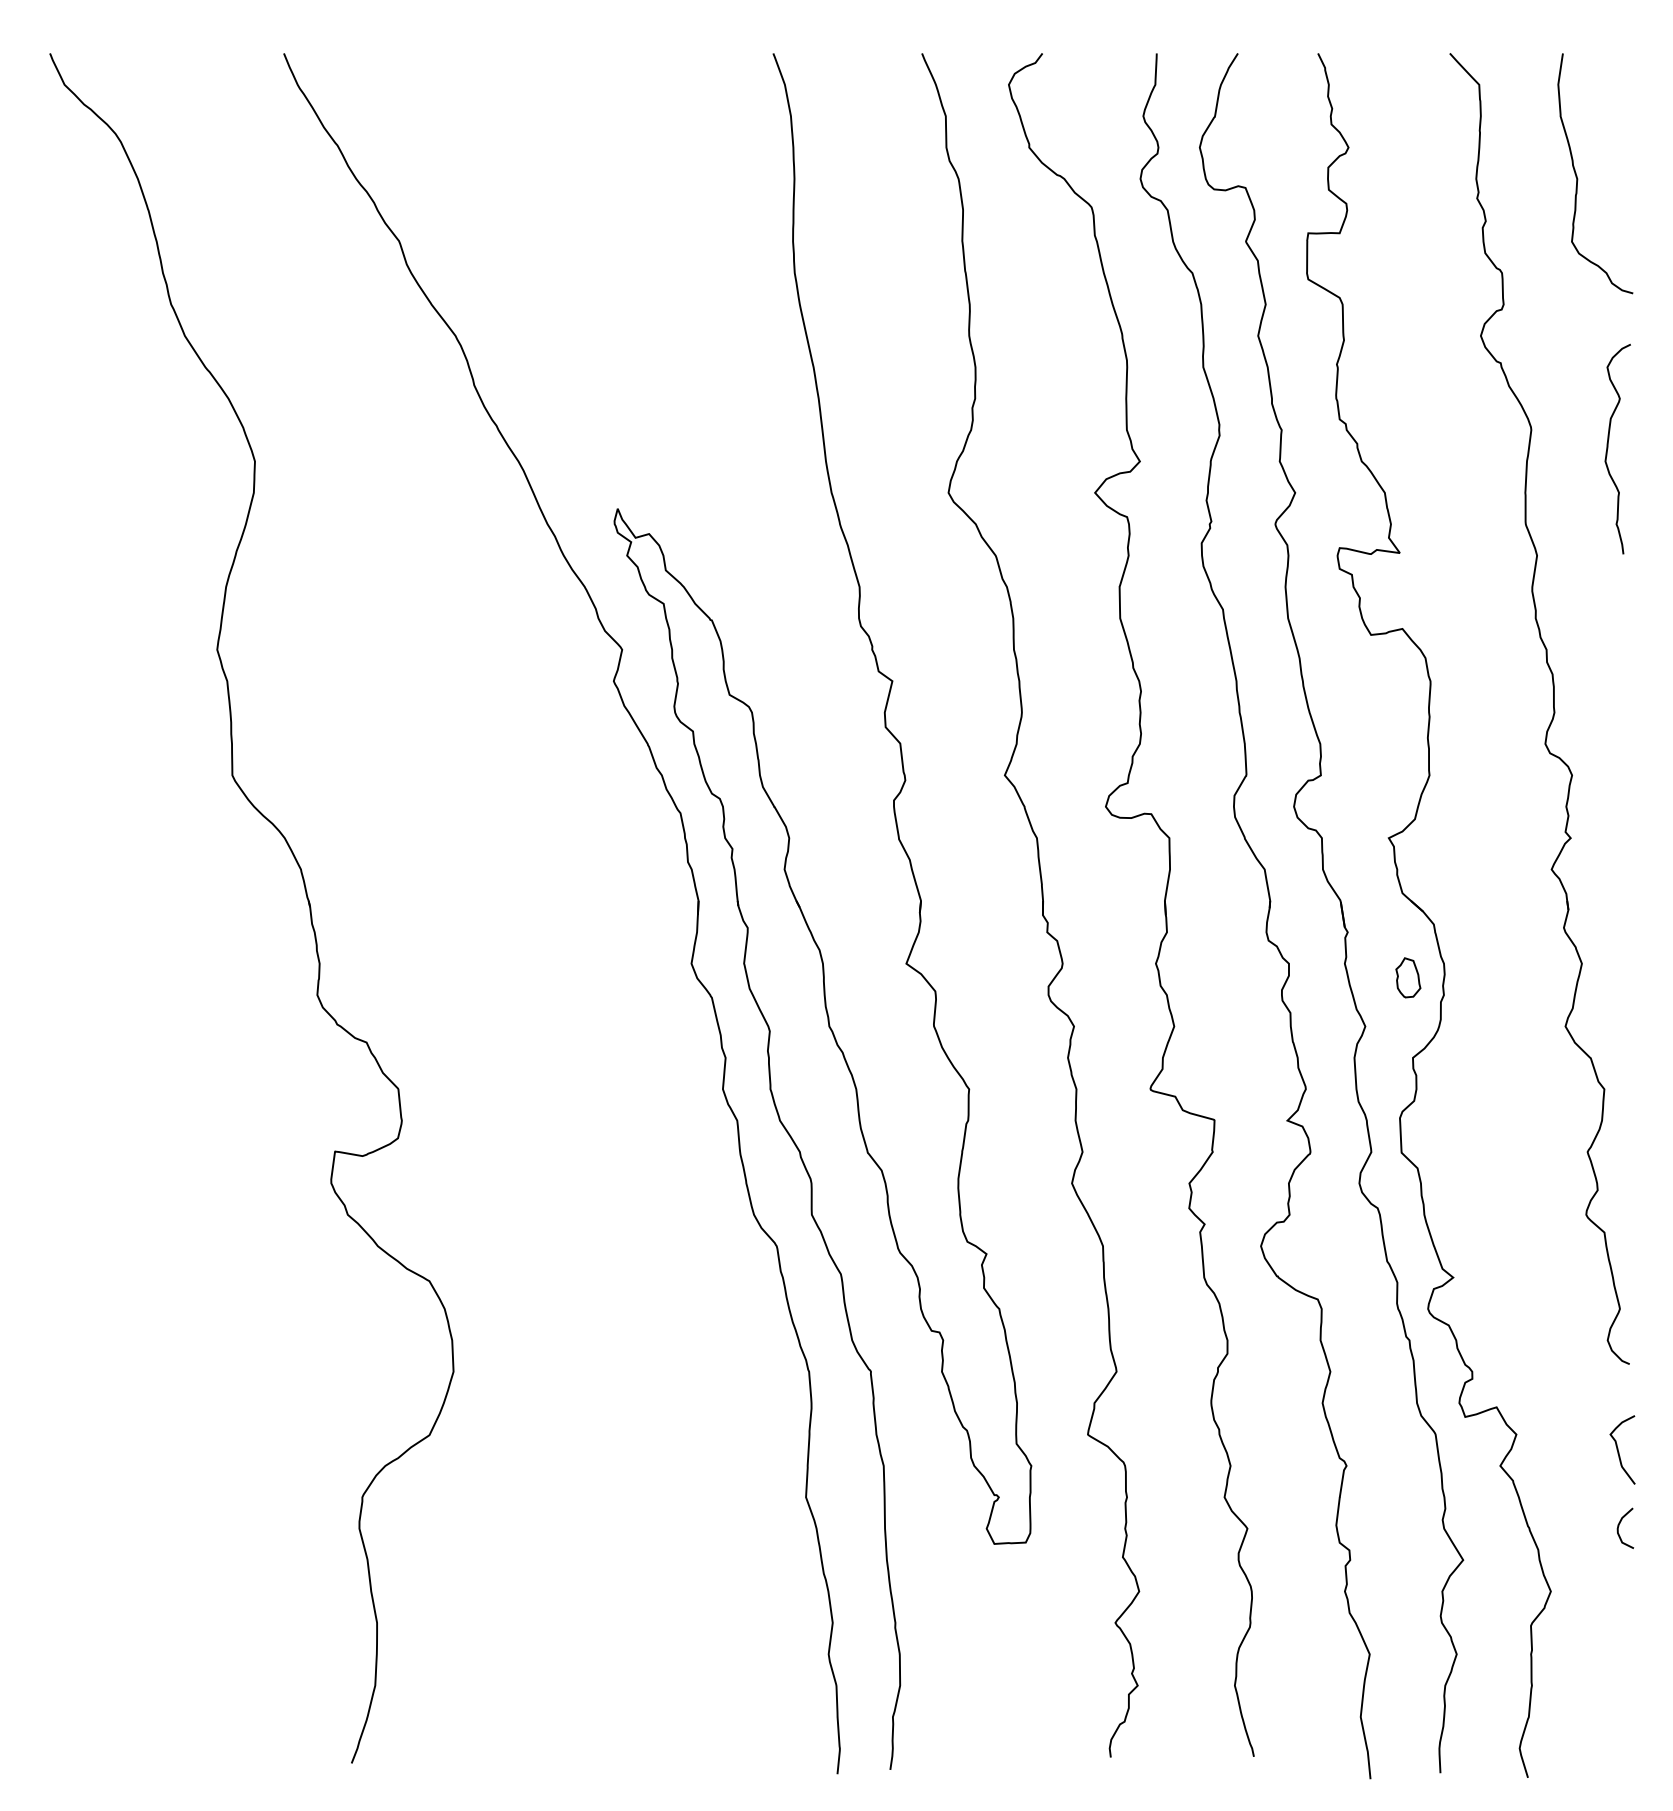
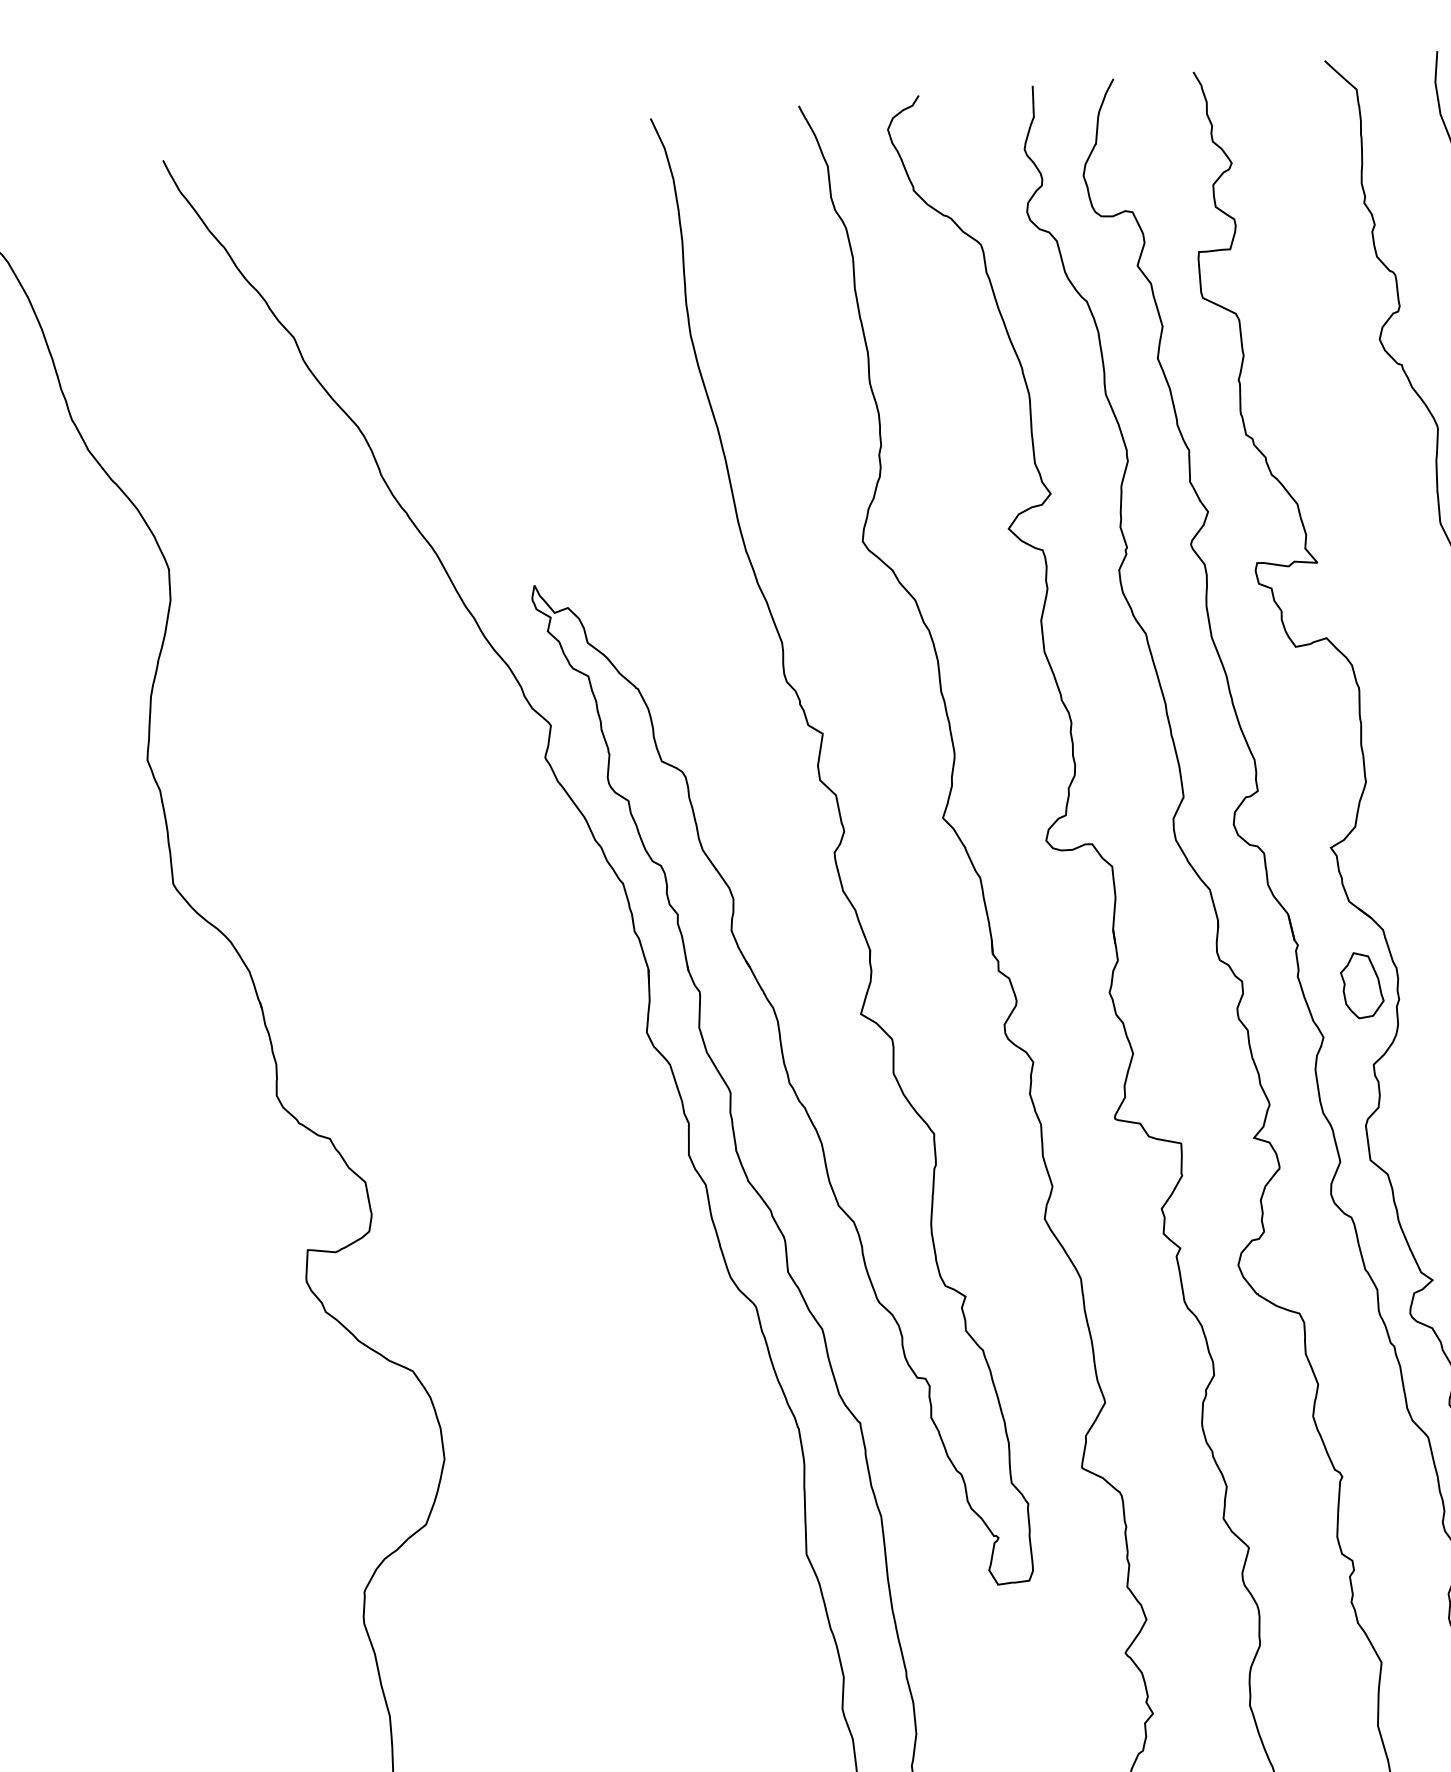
part: (1408, 977) -> (1362, 984), size x1.67

